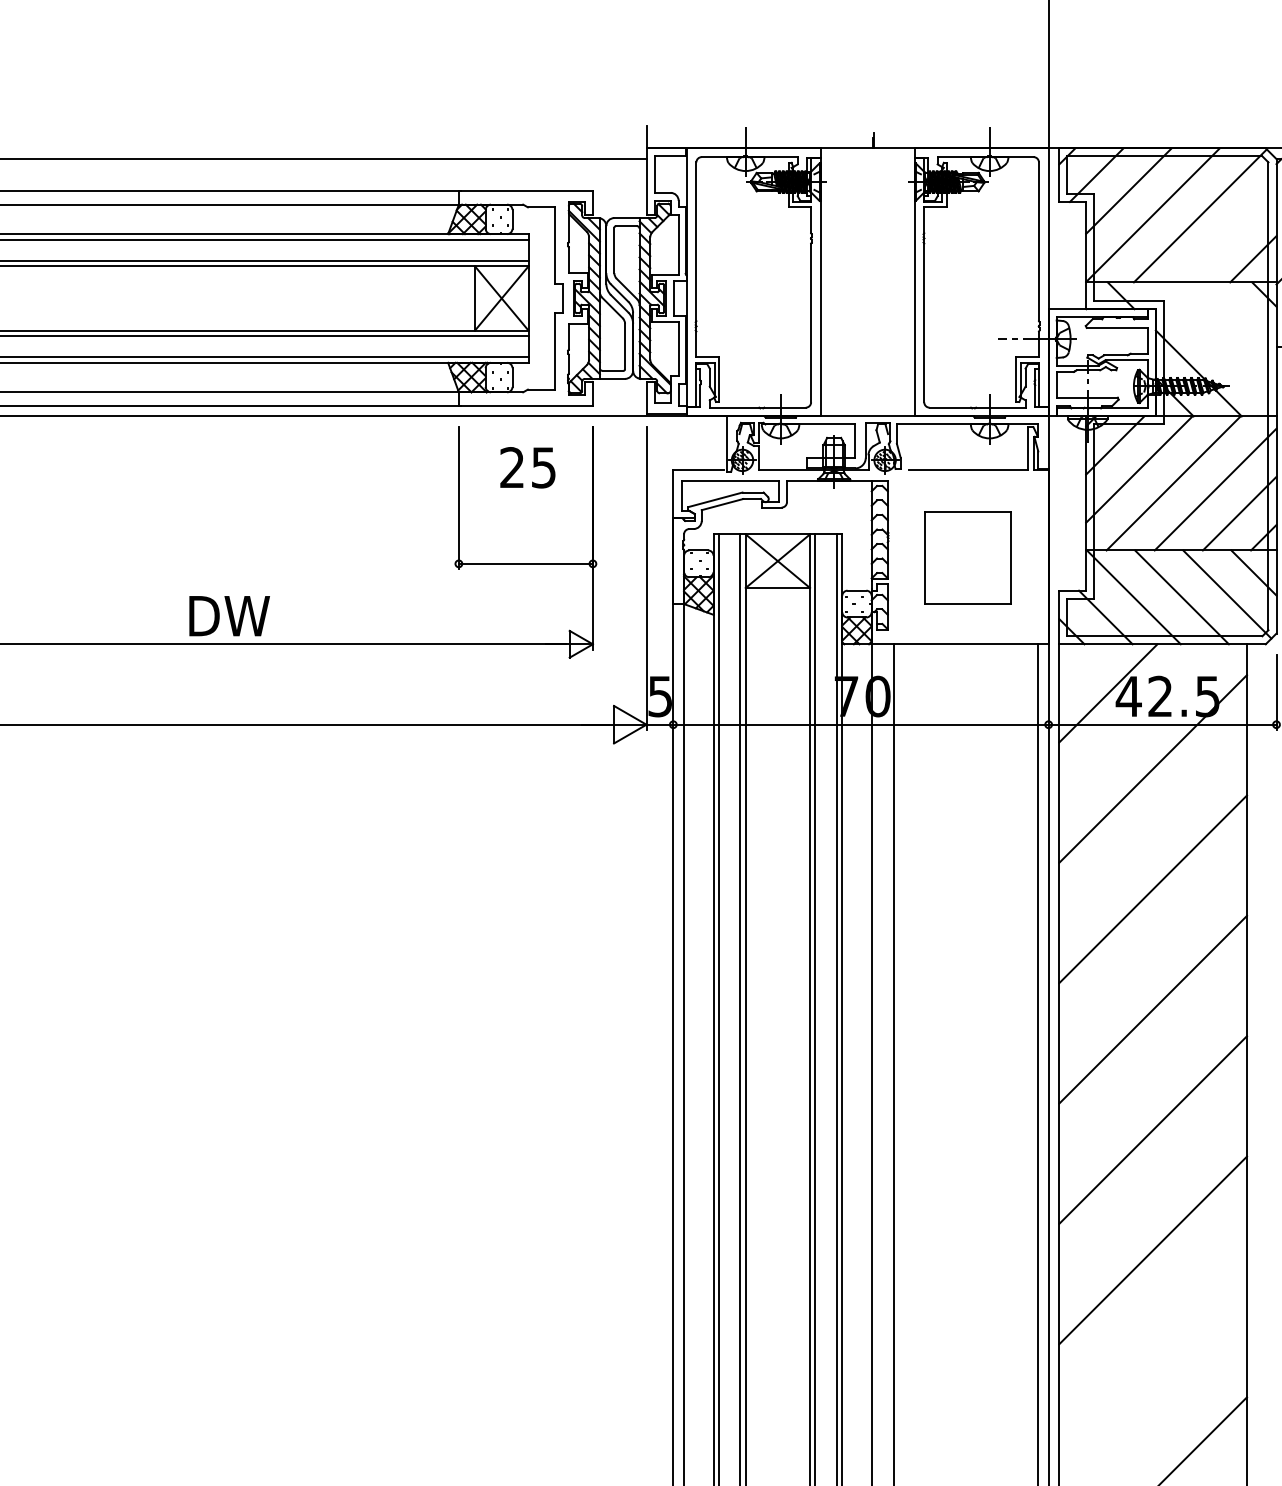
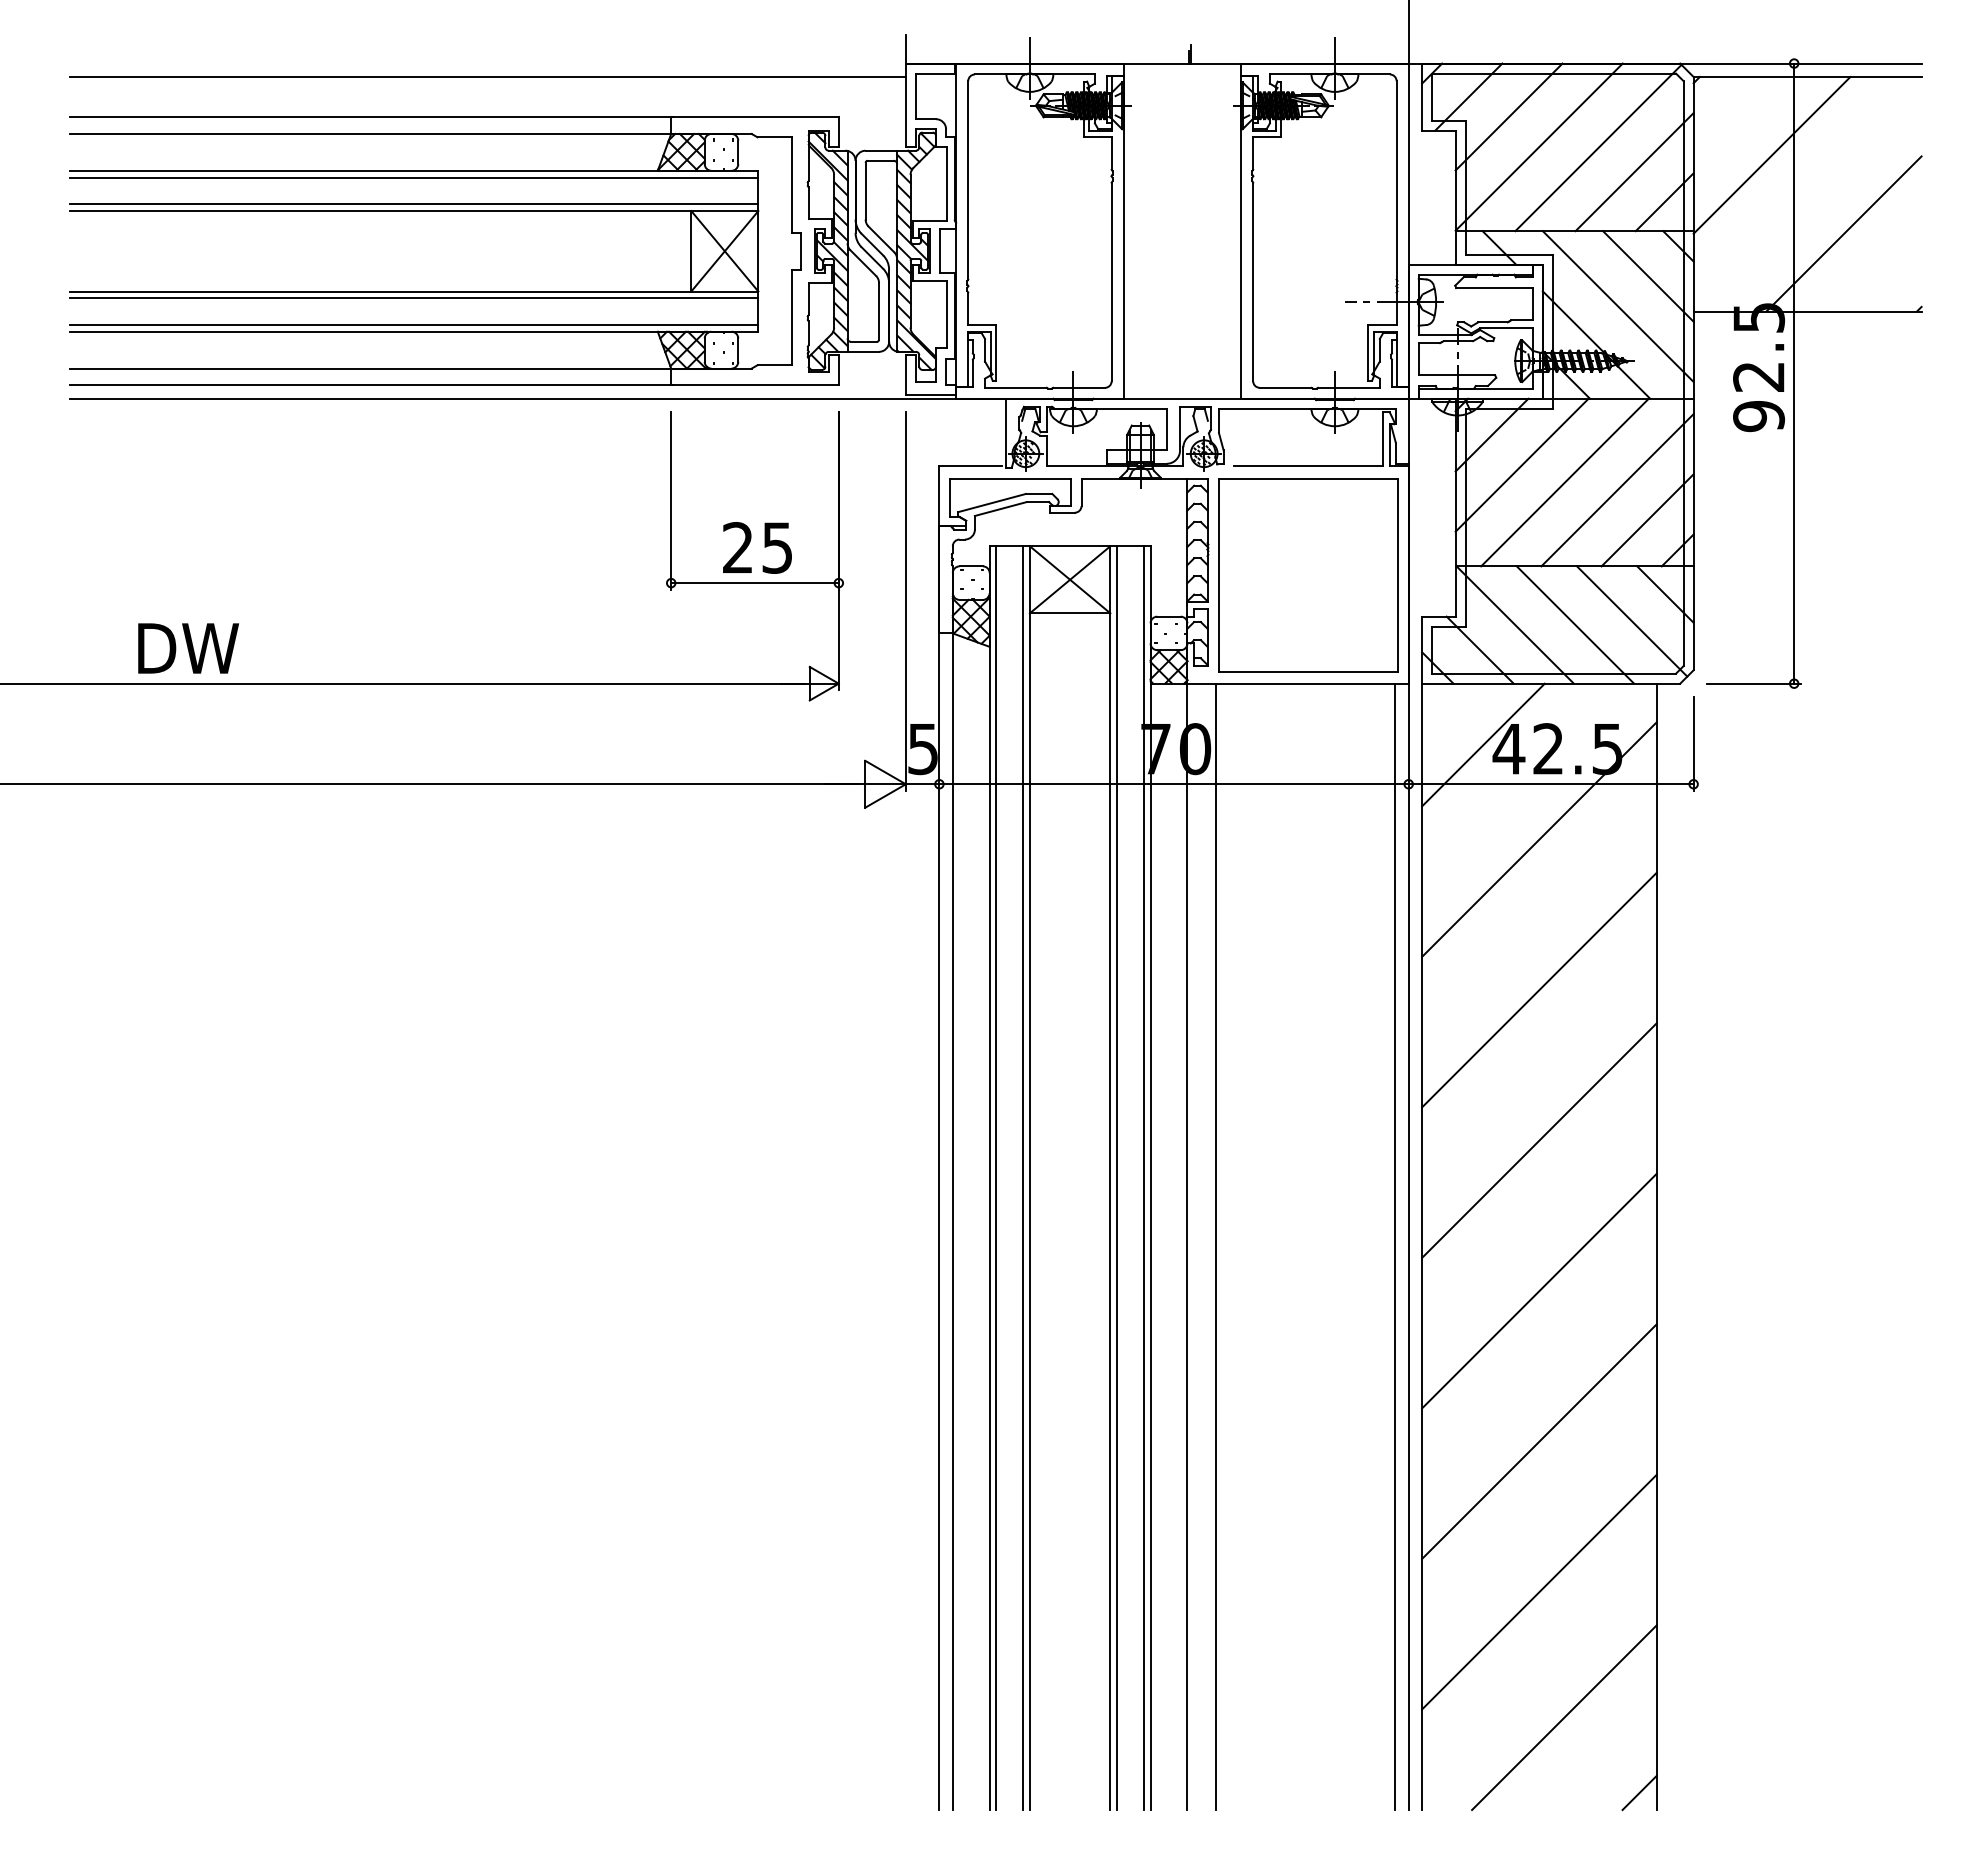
line: (1229, 235) -> (1634, 172), added
line: (1240, 318) -> (1648, 276), added
line: (1215, 342) -> (1617, 306), added
text: (527, 467) -> (757, 547), moved
part: (968, 557) -> (1308, 575), size x1.67
text: (229, 616) -> (188, 648), moved
line: (1153, 1370) -> (1539, 1591), added

